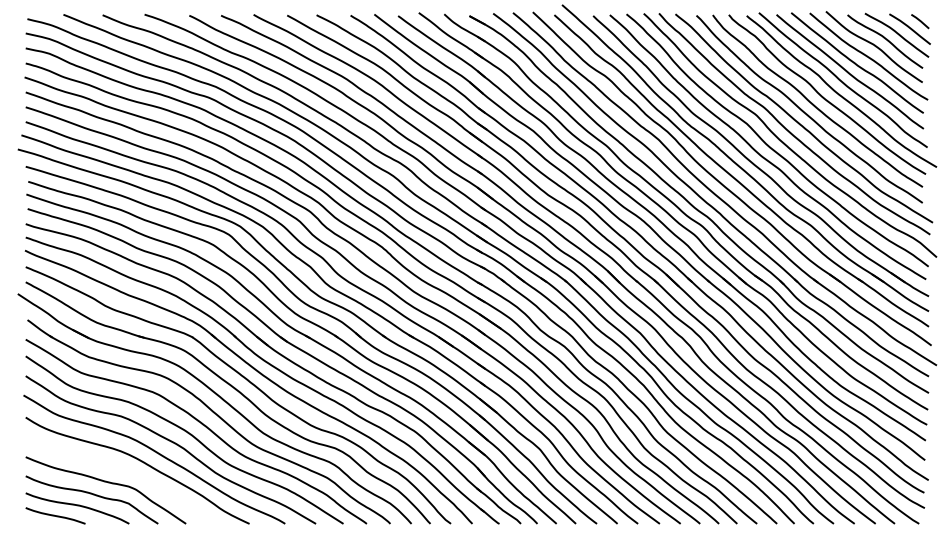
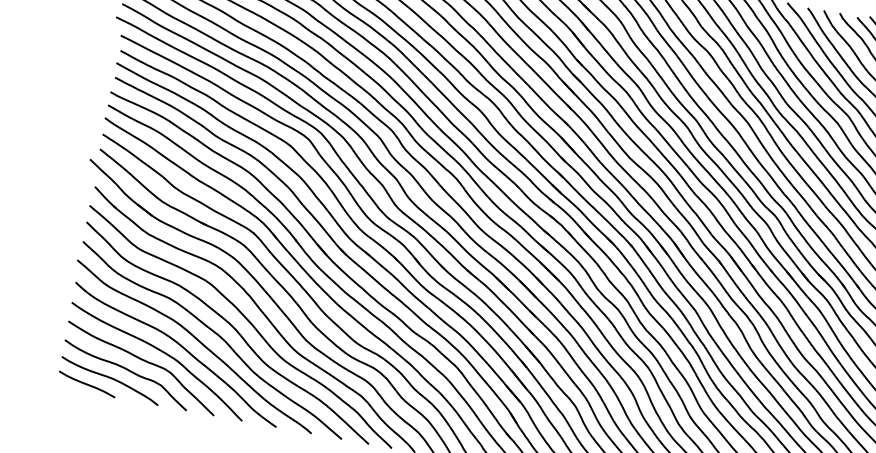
curve: (121, 470) -> (160, 351), added

